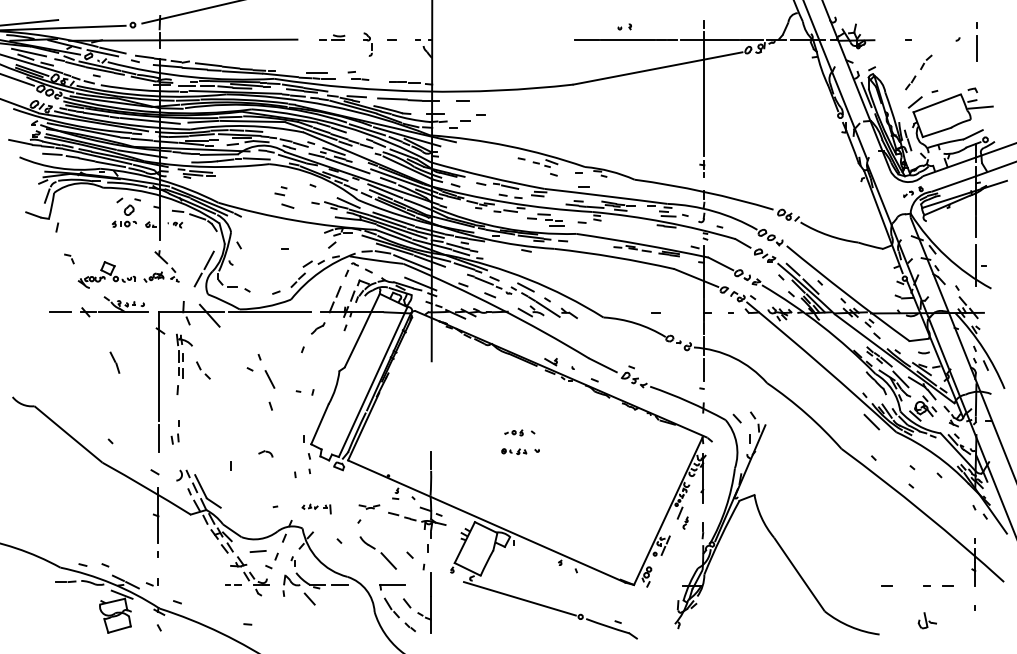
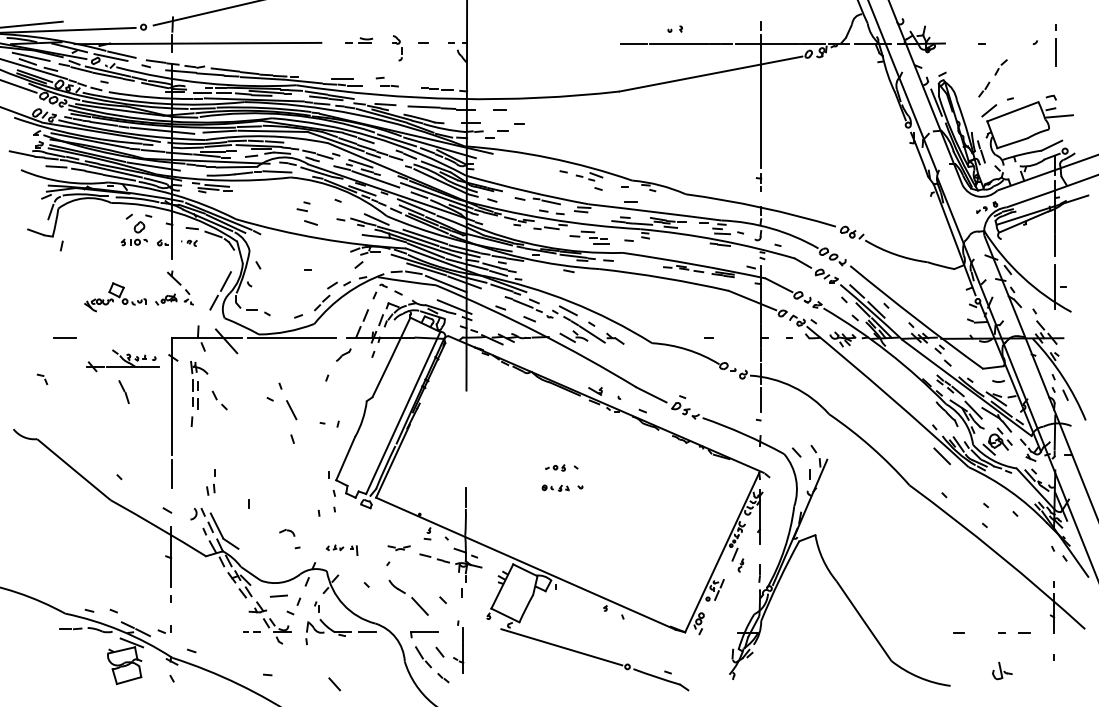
part: (69, 258) -> (42, 378), moved
part: (114, 306) -> (123, 360), moved
part: (174, 432) -> (210, 482), moved
part: (265, 453) -> (286, 532), moved
line: (309, 598) -> (334, 683), moved
part: (424, 598) -> (458, 646), size x0.7

